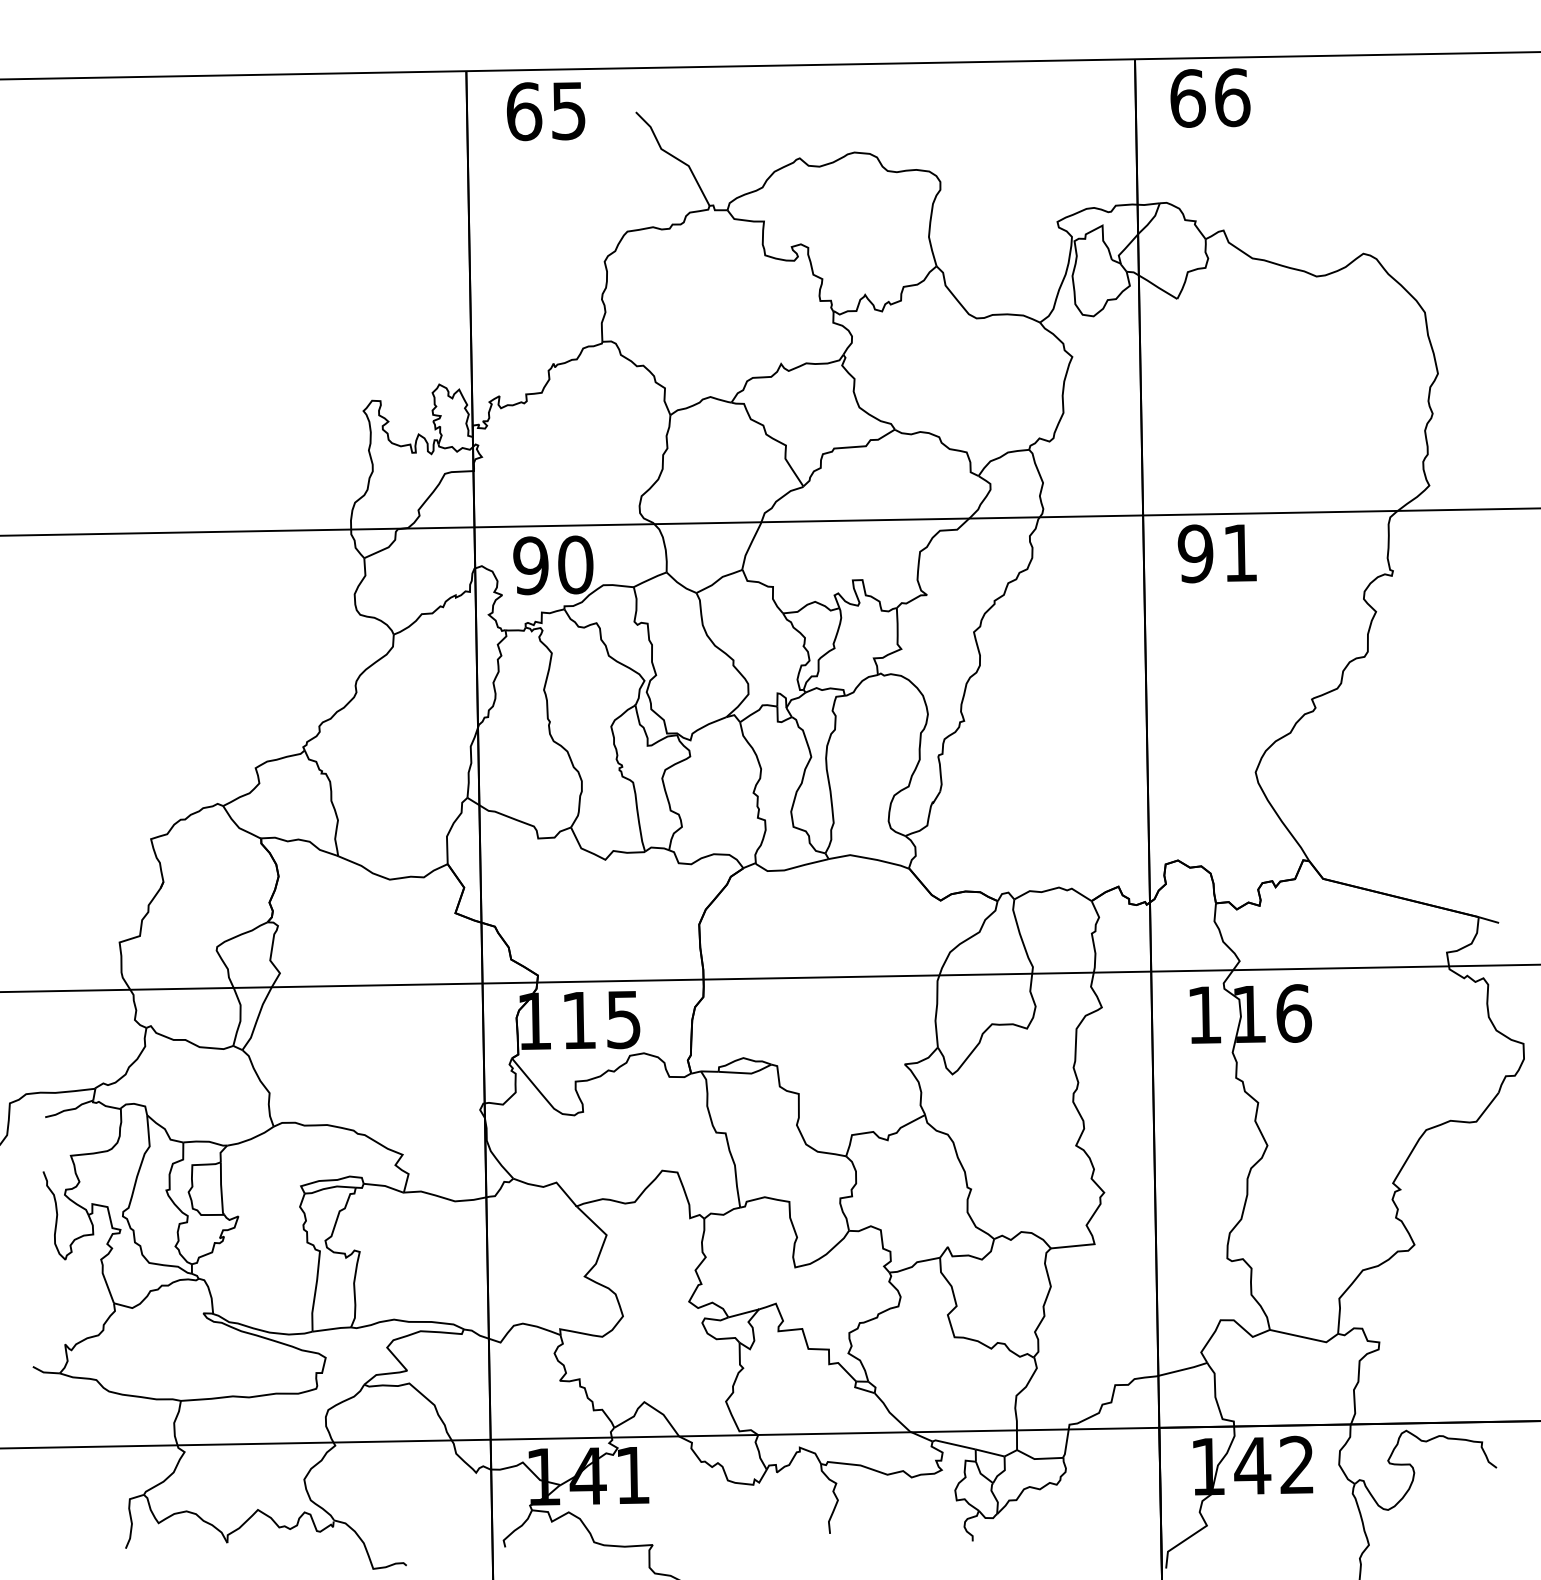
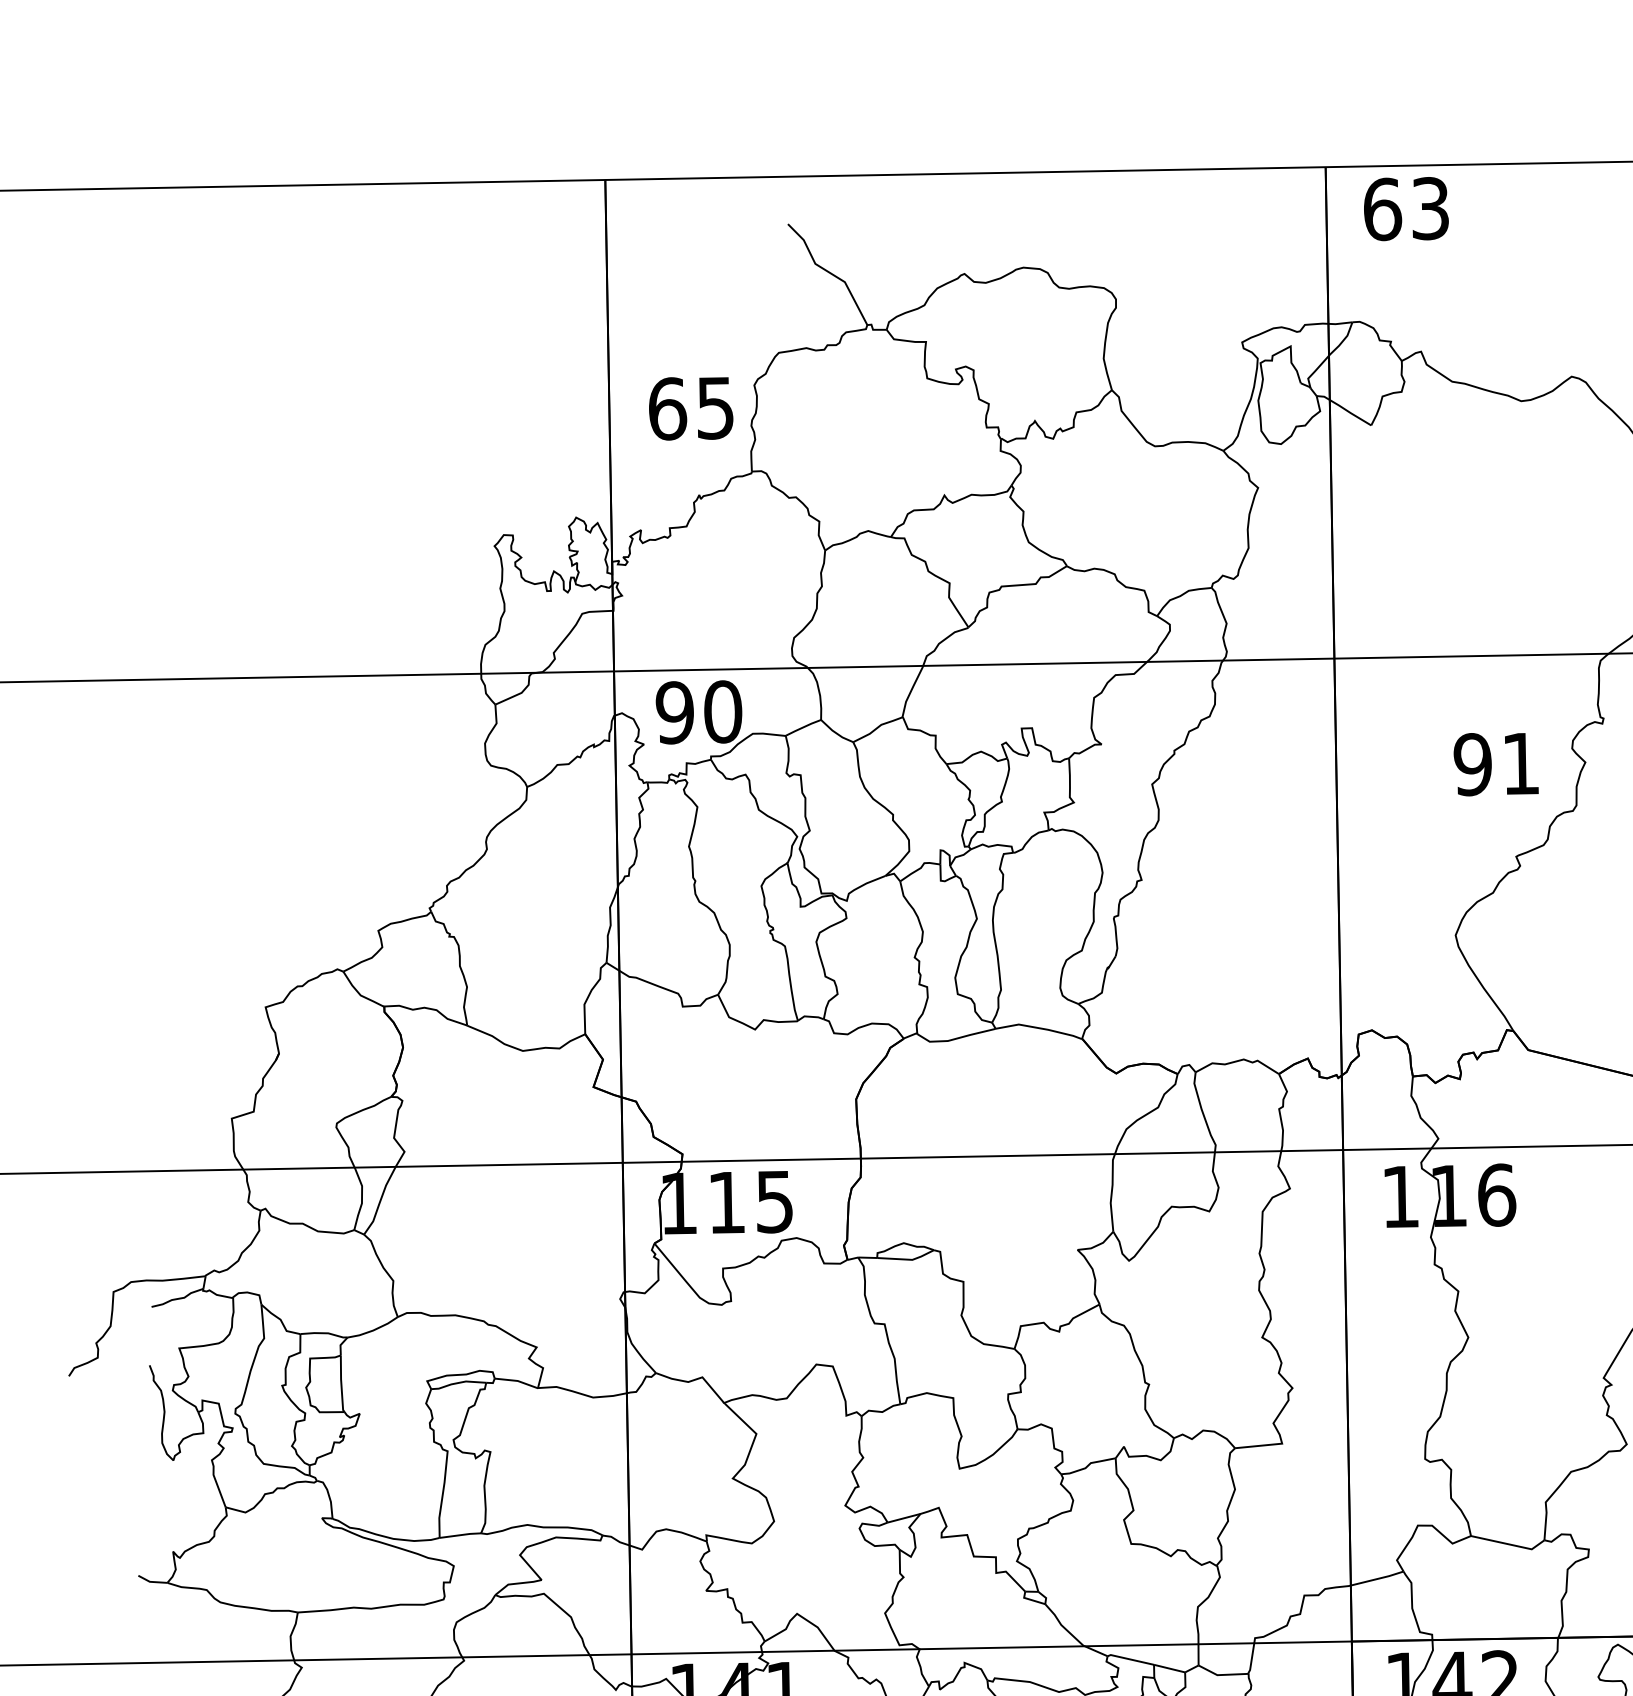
text: (1232, 97) -> (1430, 208), 66 -> 63
text: (546, 111) -> (691, 408), moved
text: (1216, 553) -> (1495, 764), moved

